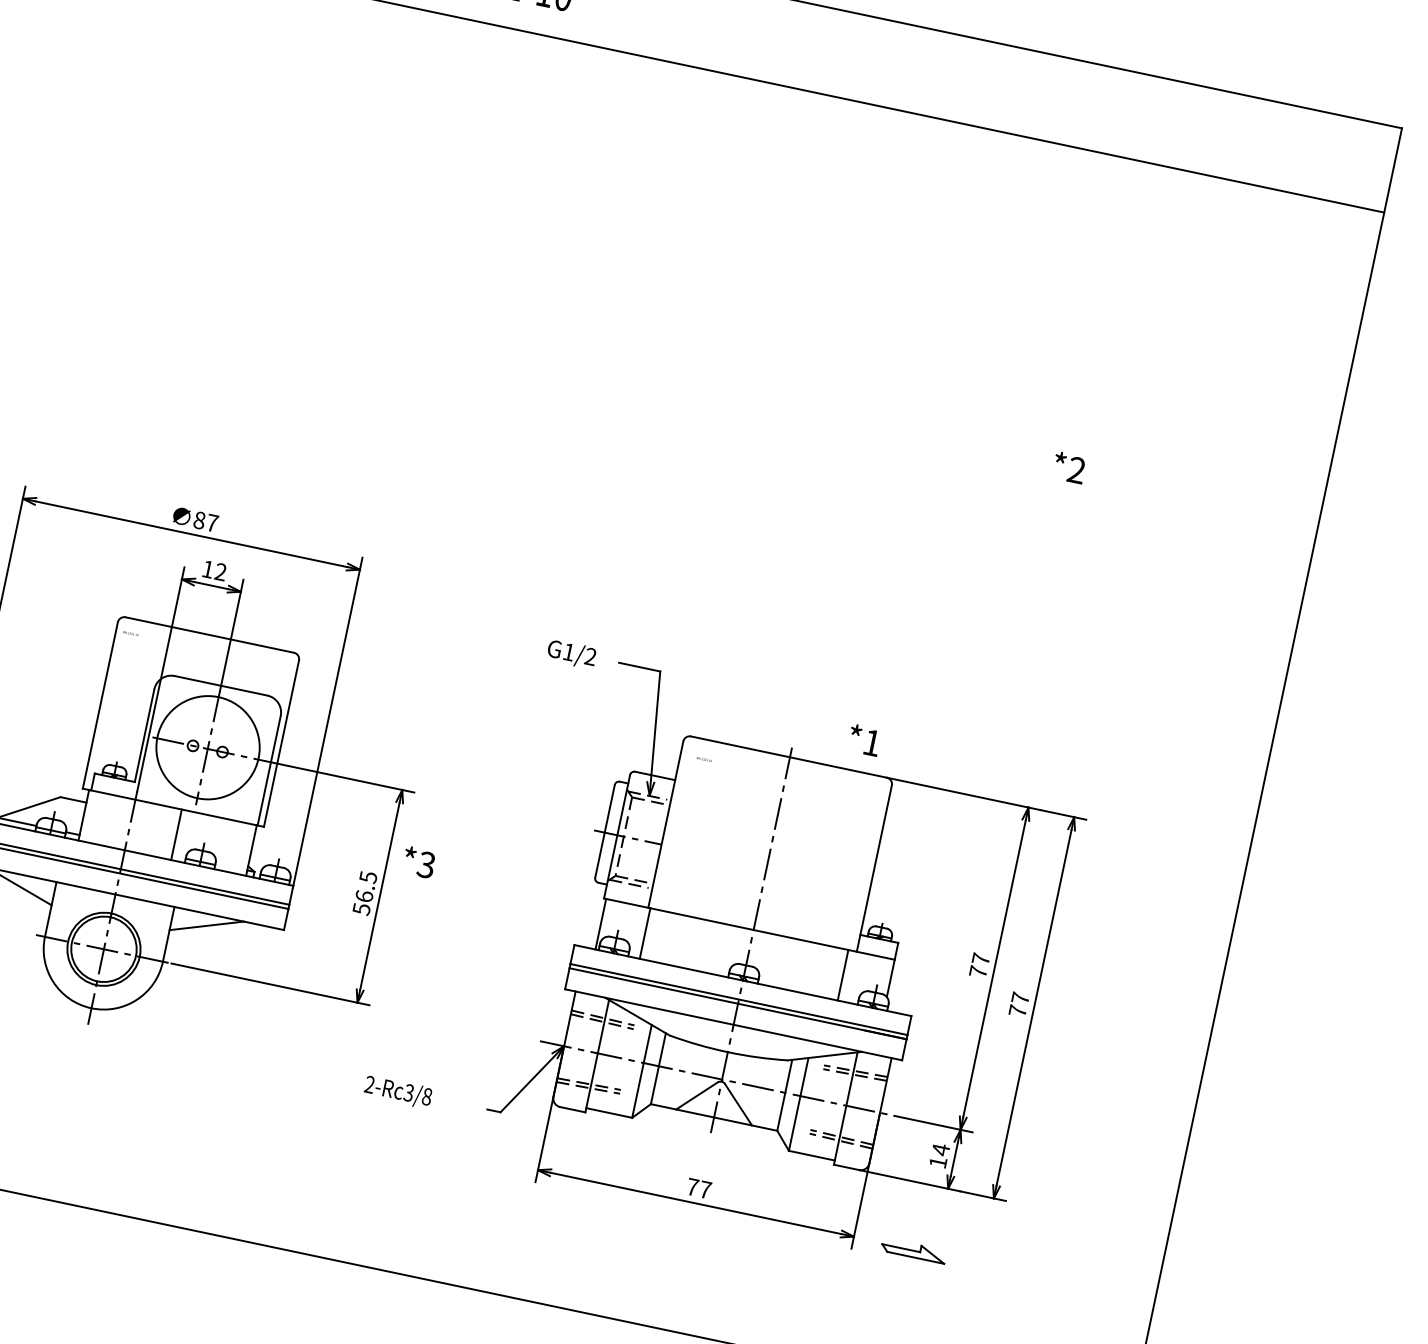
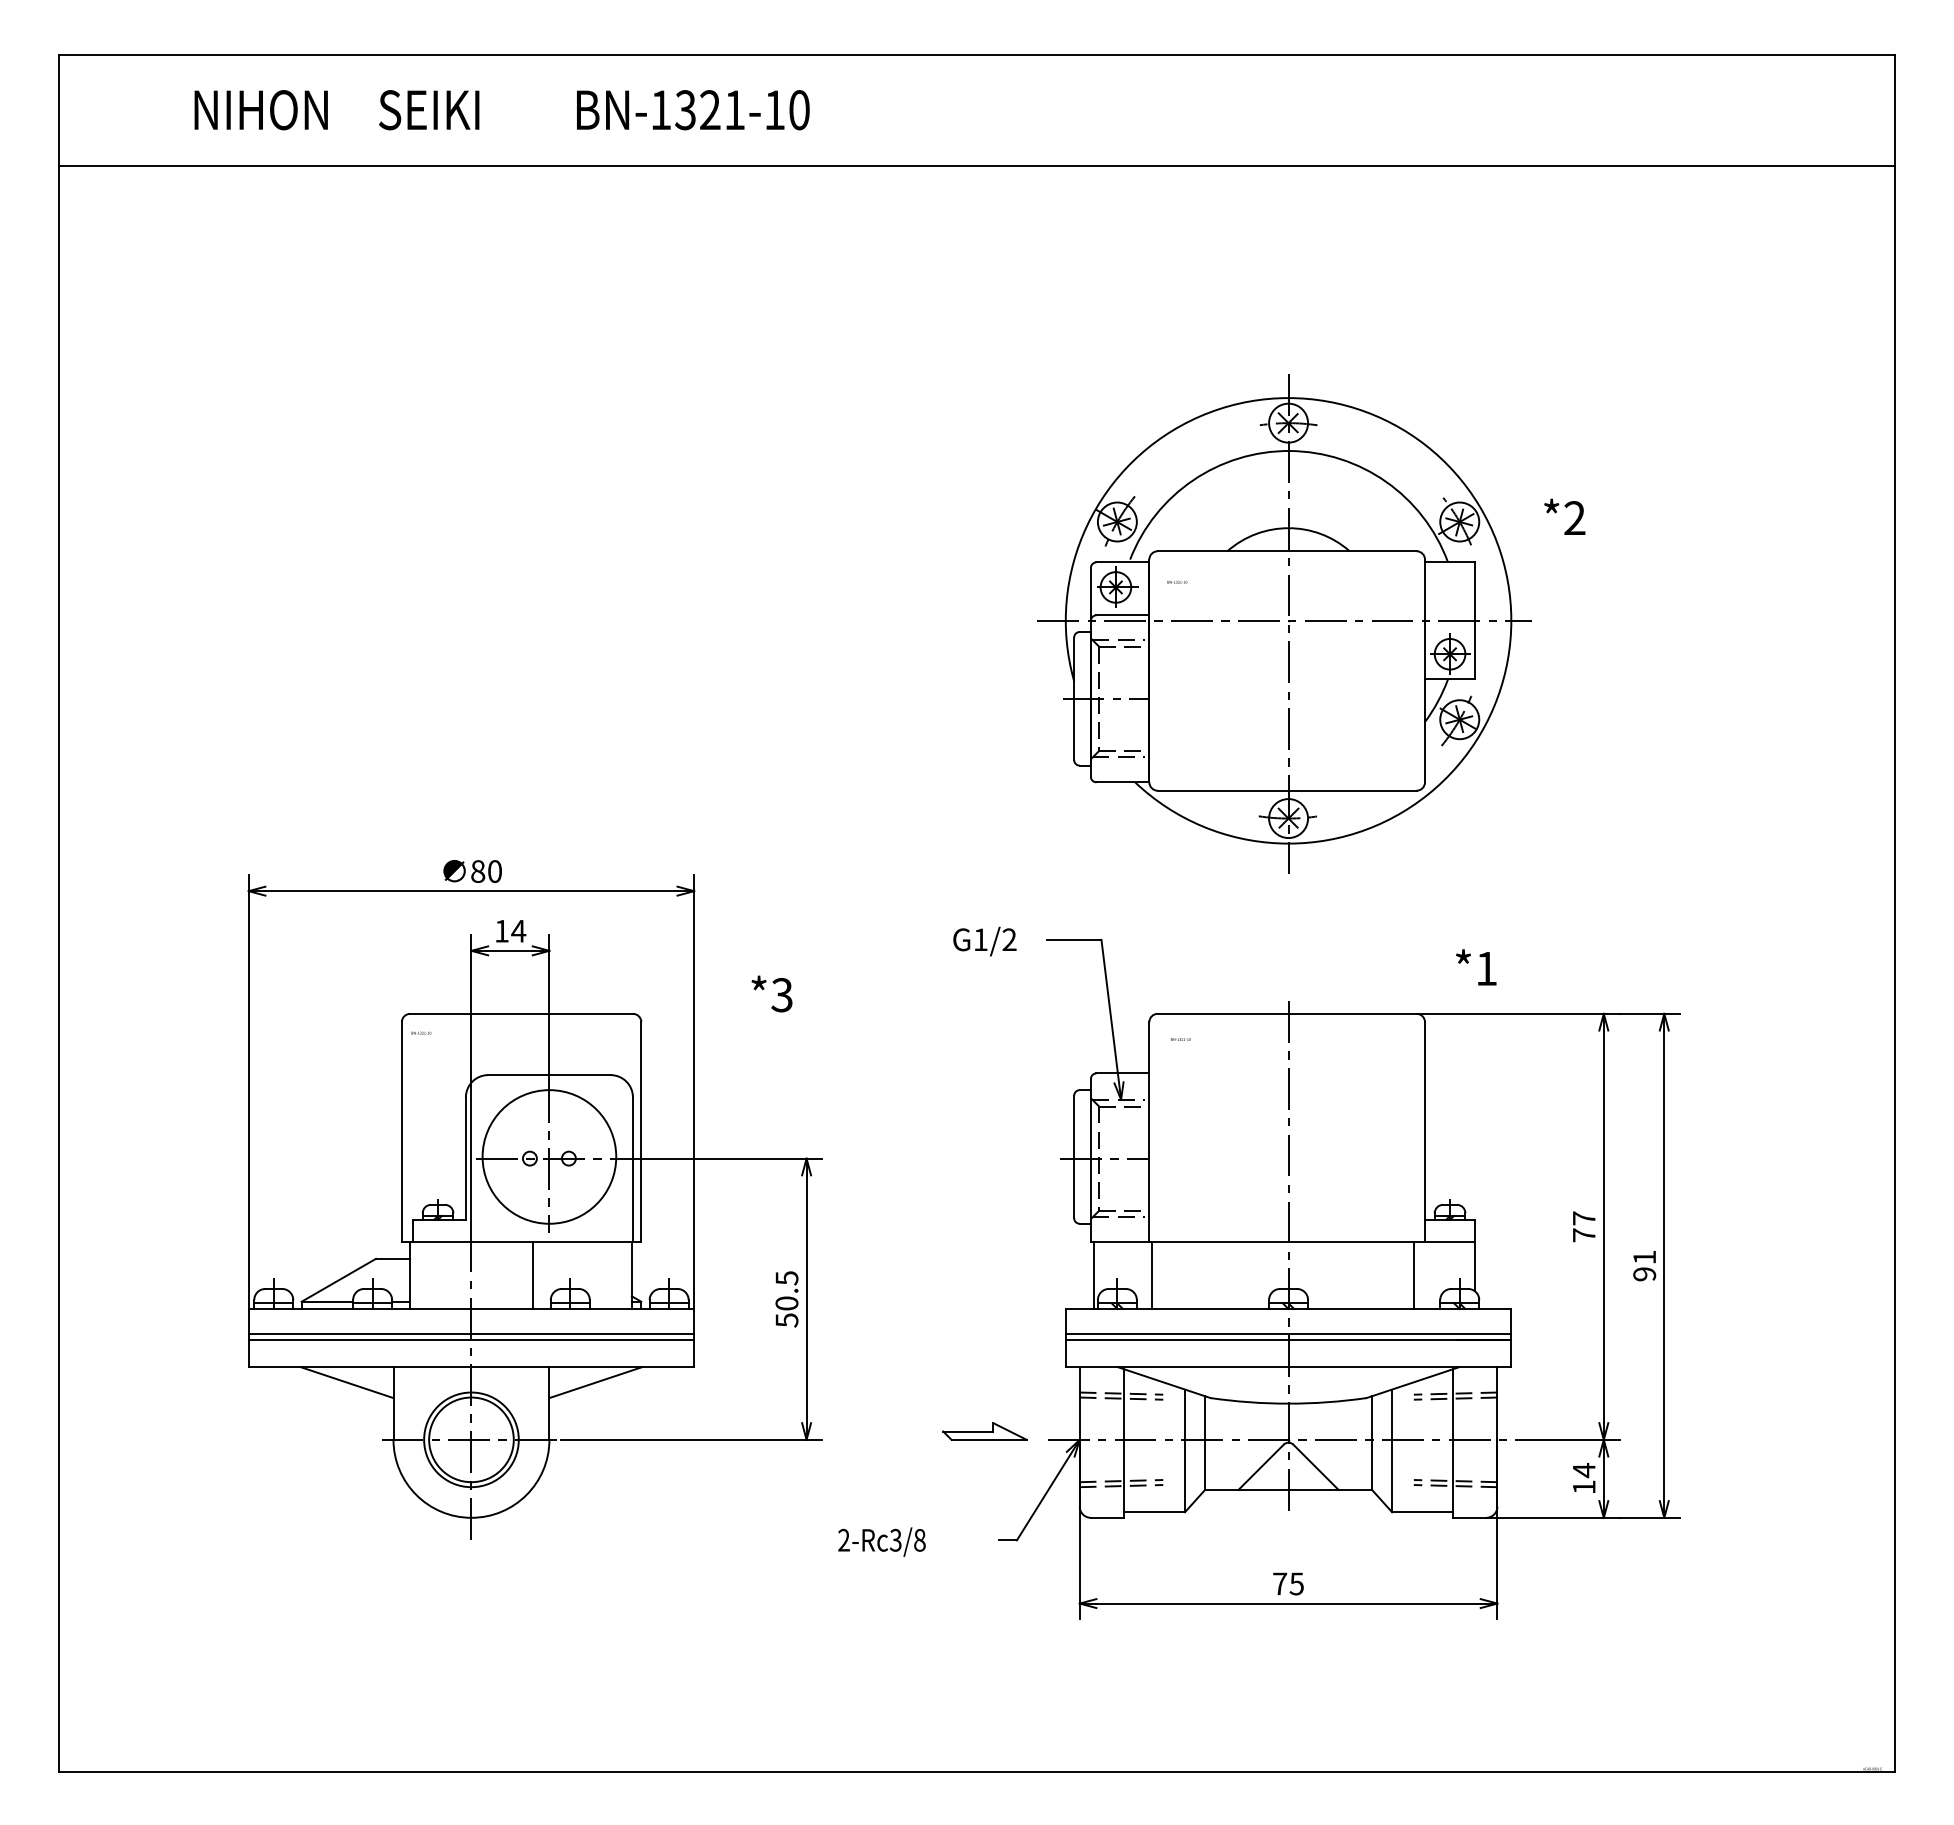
part: (849, 461) -> (1284, 623), added
text: (1069, 467) -> (1564, 516), moved
text: (212, 523) -> (495, 871), 87 -> 80
text: (220, 571) -> (518, 930), 12 -> 14
text: (864, 740) -> (1476, 967), moved
text: (418, 862) -> (771, 993), moved
text: (364, 896) -> (786, 1303), 56.5 -> 50.5
text: (1019, 1004) -> (1644, 1265), 77 -> 91
text: (705, 1189) -> (1296, 1583), 77 -> 75
part: (913, 1250) -> (984, 1431), moved

